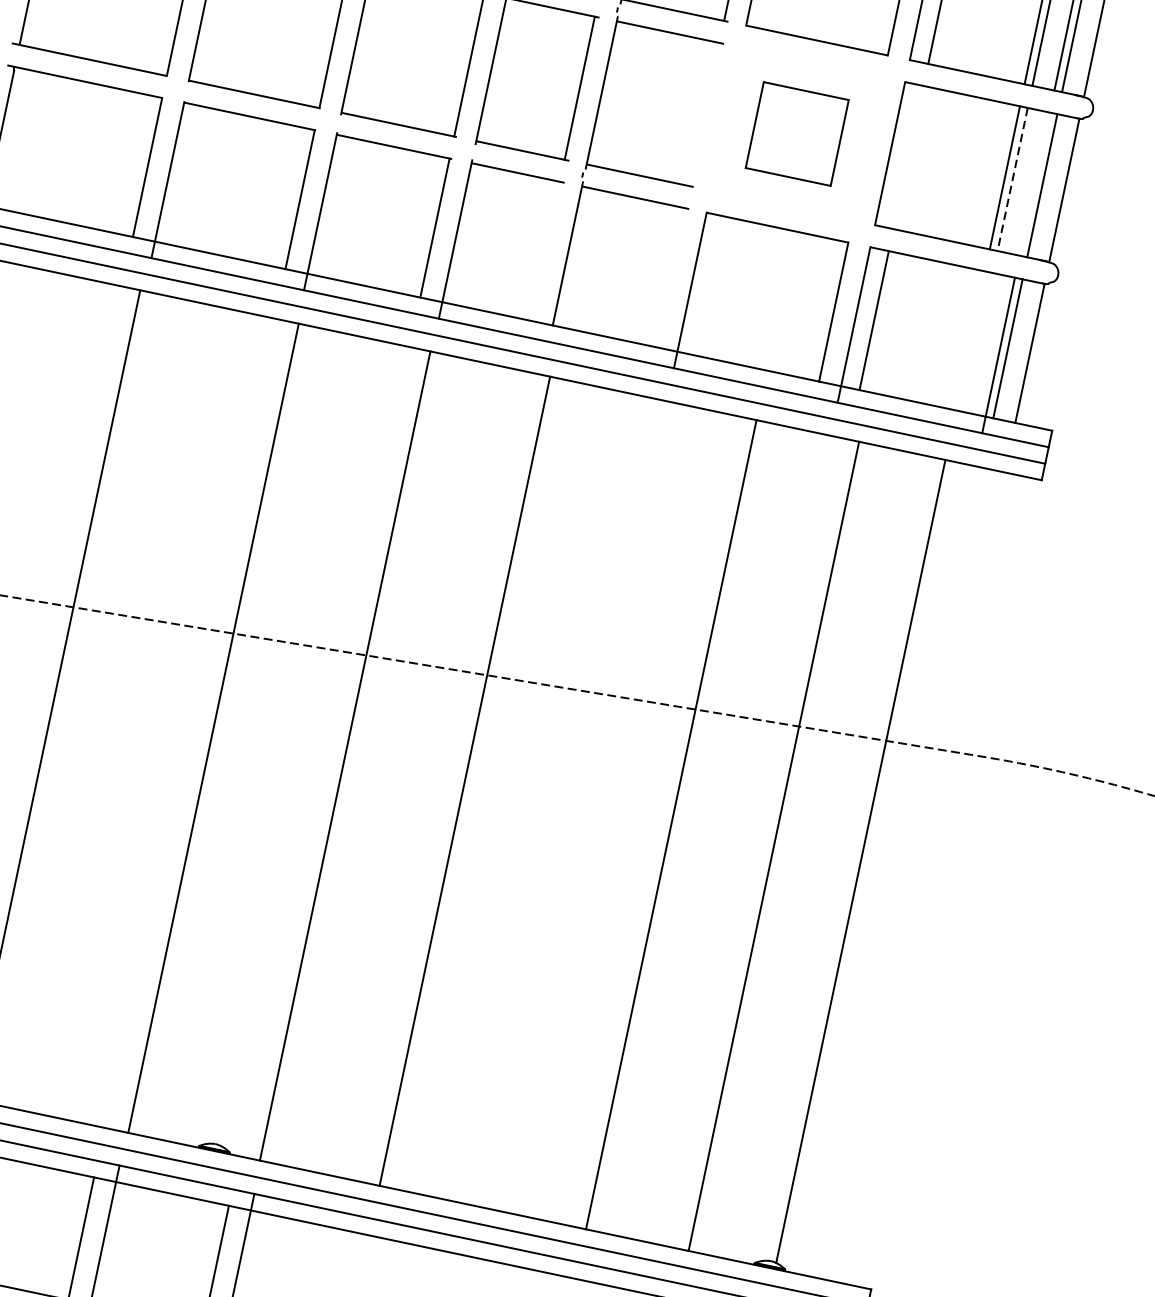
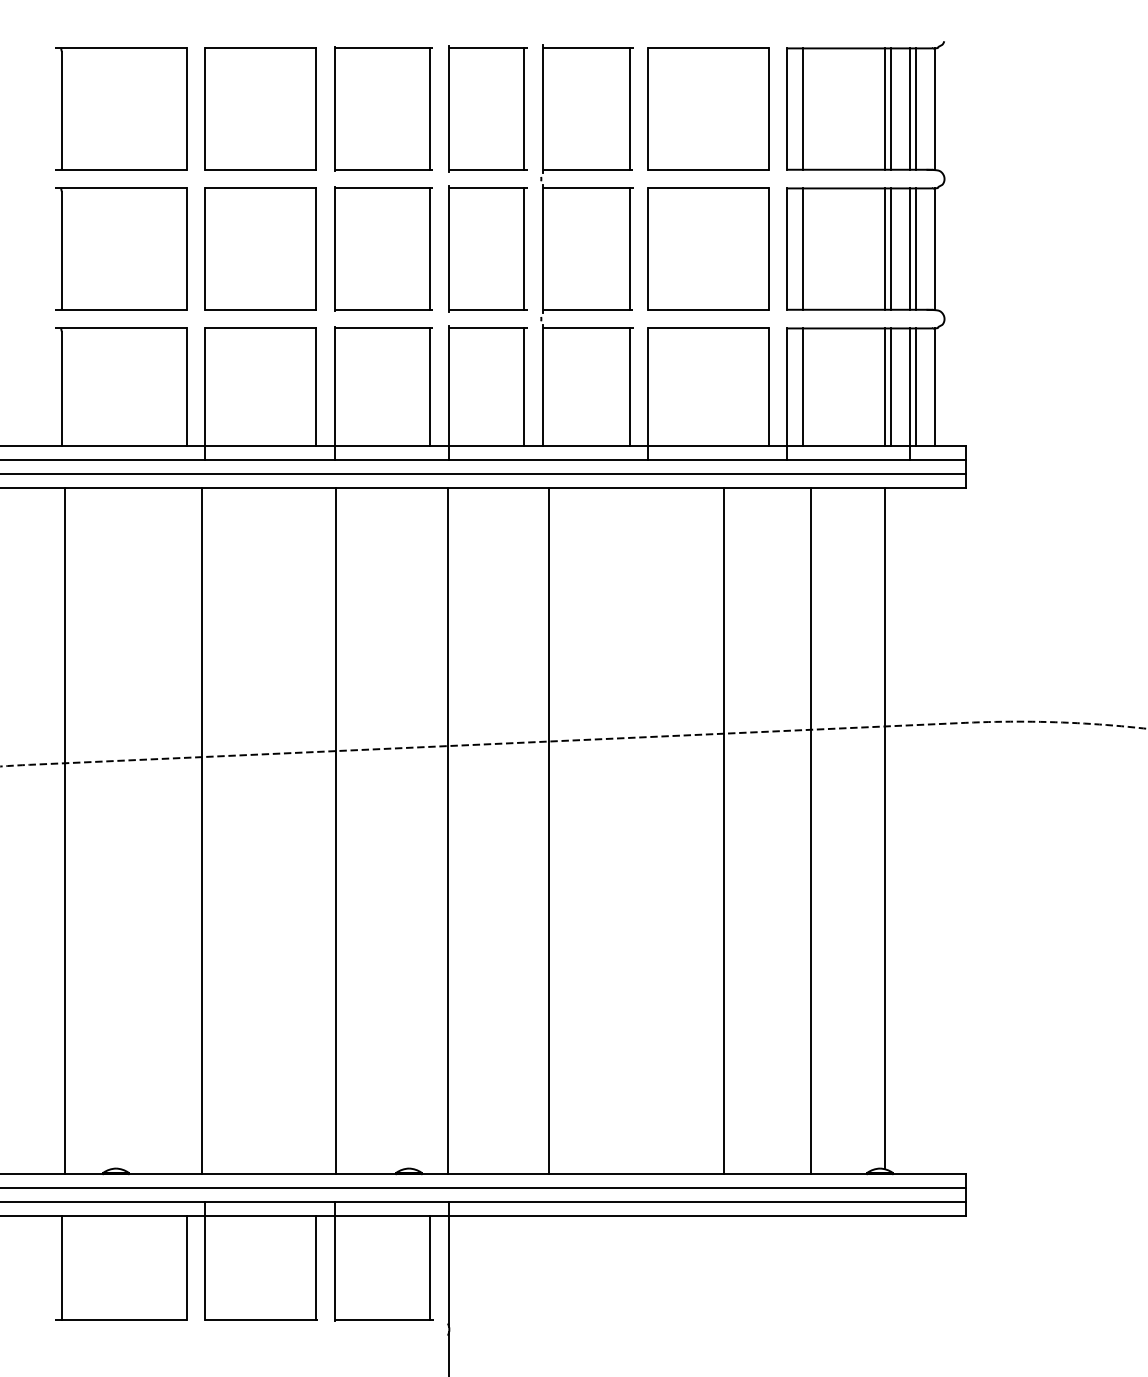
line: (704, 113) -> (629, 248), added
part: (797, 133) -> (708, 248), size x1.67
line: (908, 156) -> (802, 248), added
line: (1012, 180) -> (891, 249), dashed -> solid
line: (1034, 183) -> (909, 248), added
line: (545, 251) -> (524, 387), added
line: (669, 277) -> (629, 387), added
line: (970, 341) -> (884, 387), added
line: (978, 342) -> (891, 387), added

